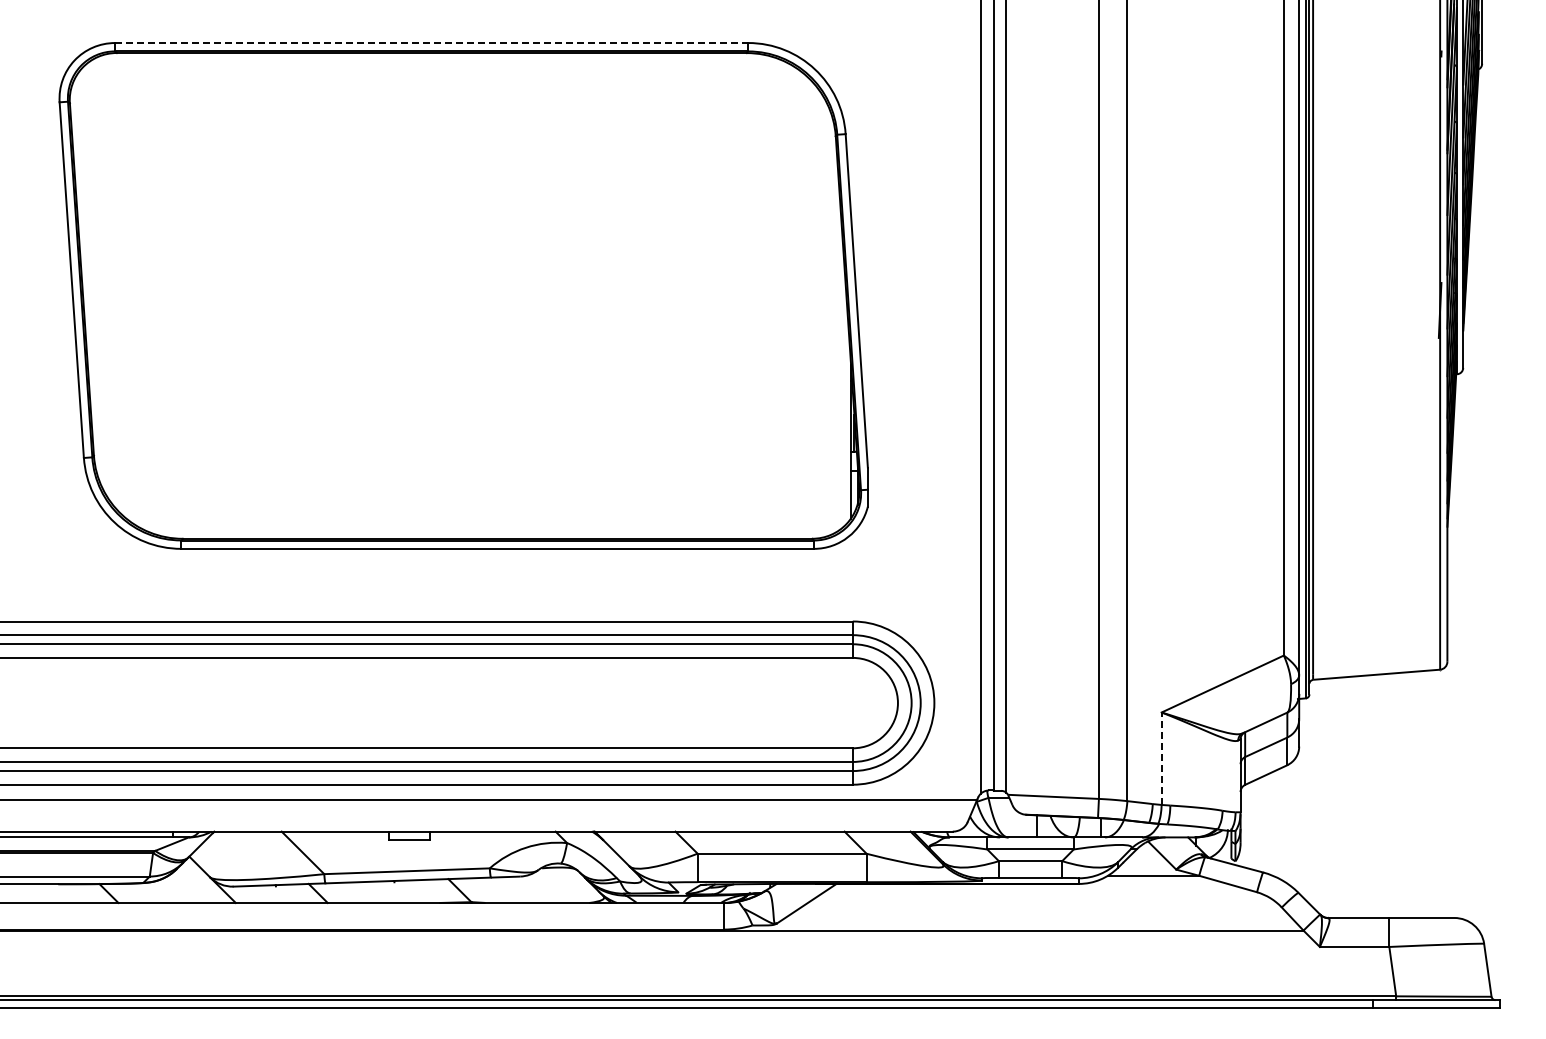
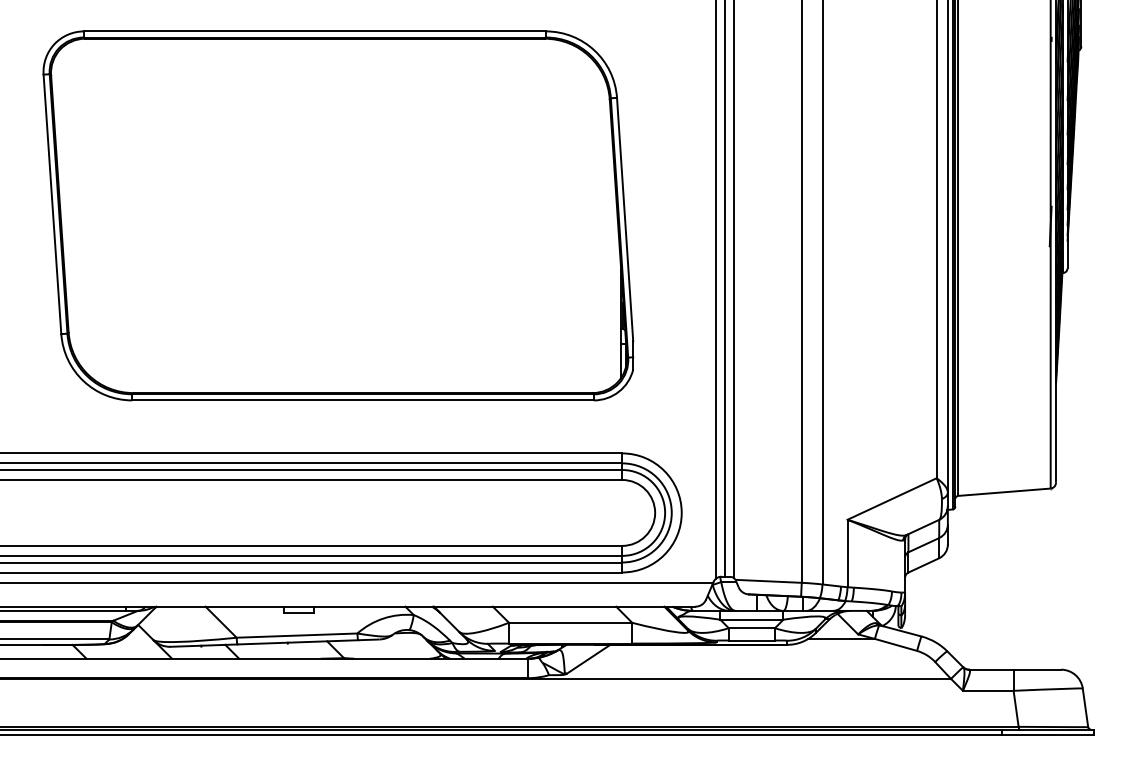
line: (431, 43) -> (314, 31), dashed -> solid
line: (1161, 758) -> (847, 553), dashed -> solid

